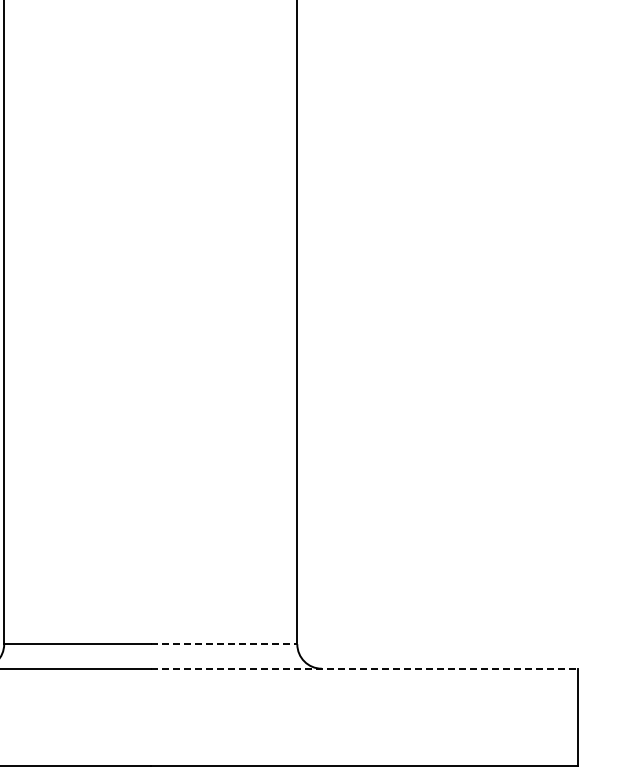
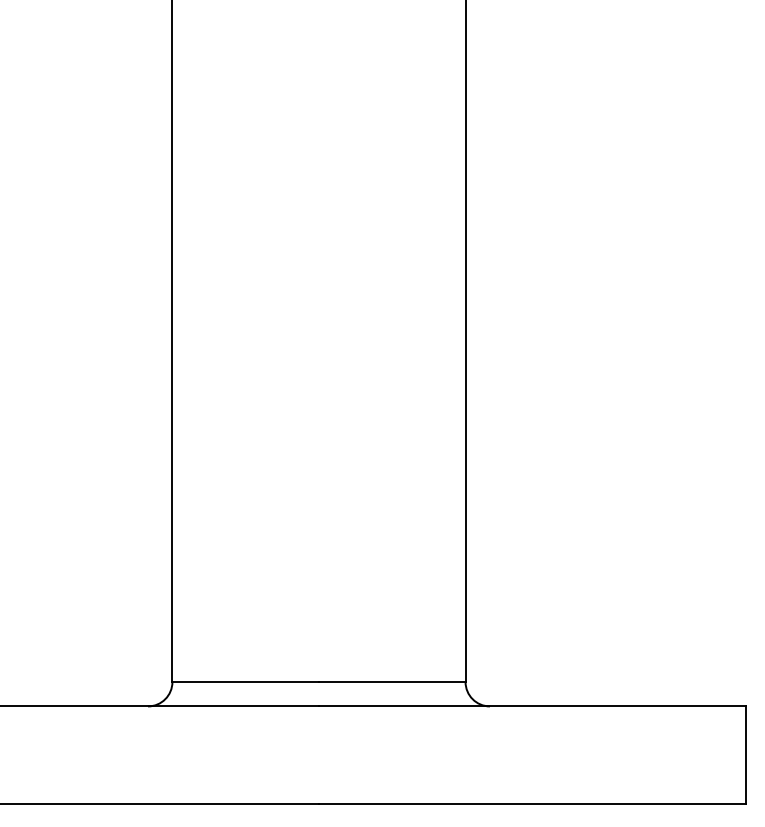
line: (224, 644) -> (392, 682), dashed -> solid
line: (364, 668) -> (532, 706), dashed -> solid

